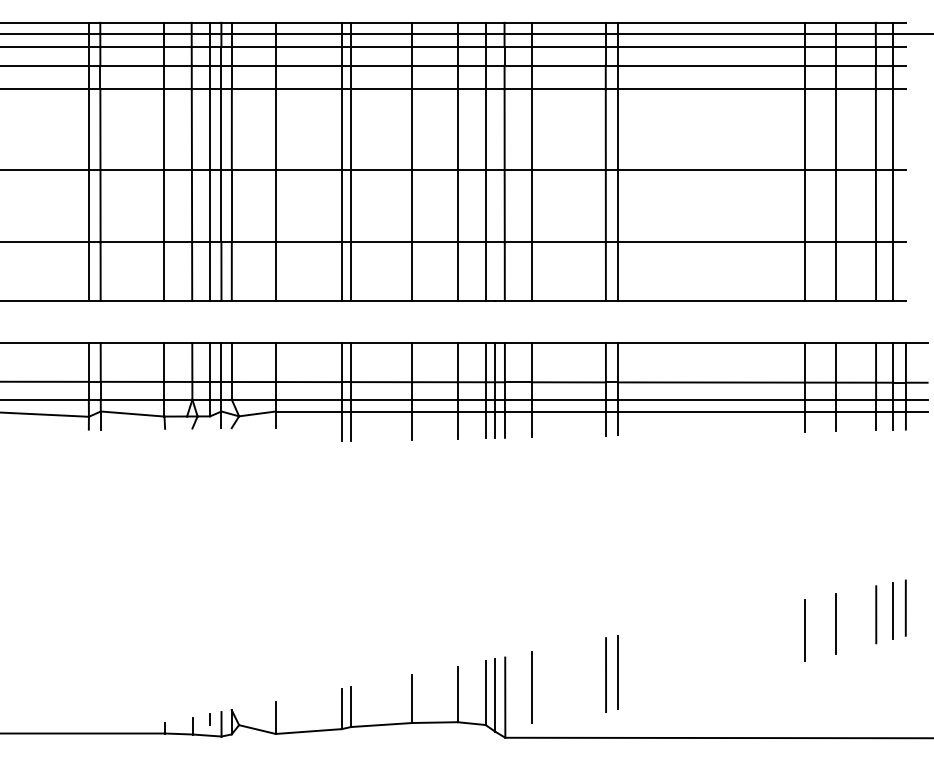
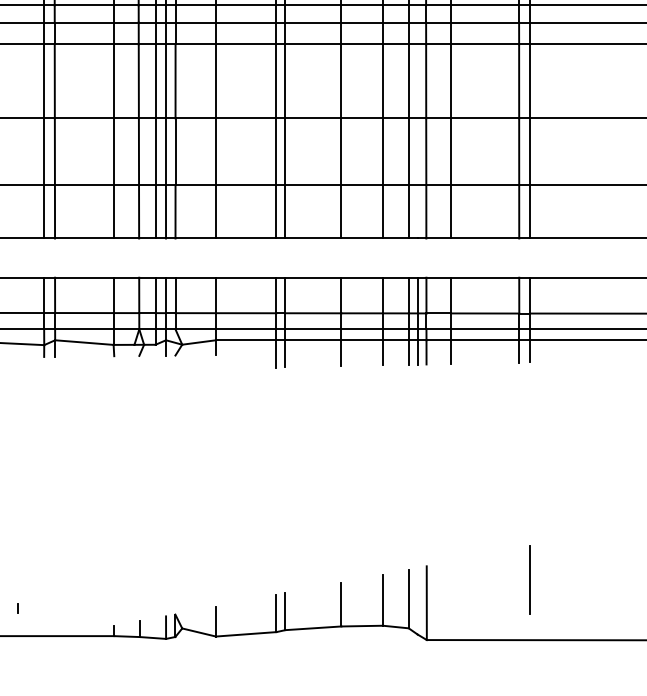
line: (606, 675) -> (519, 582), removed
line: (531, 687) -> (450, 593), removed
line: (495, 695) -> (417, 601), removed
line: (209, 719) -> (17, 608), moved

